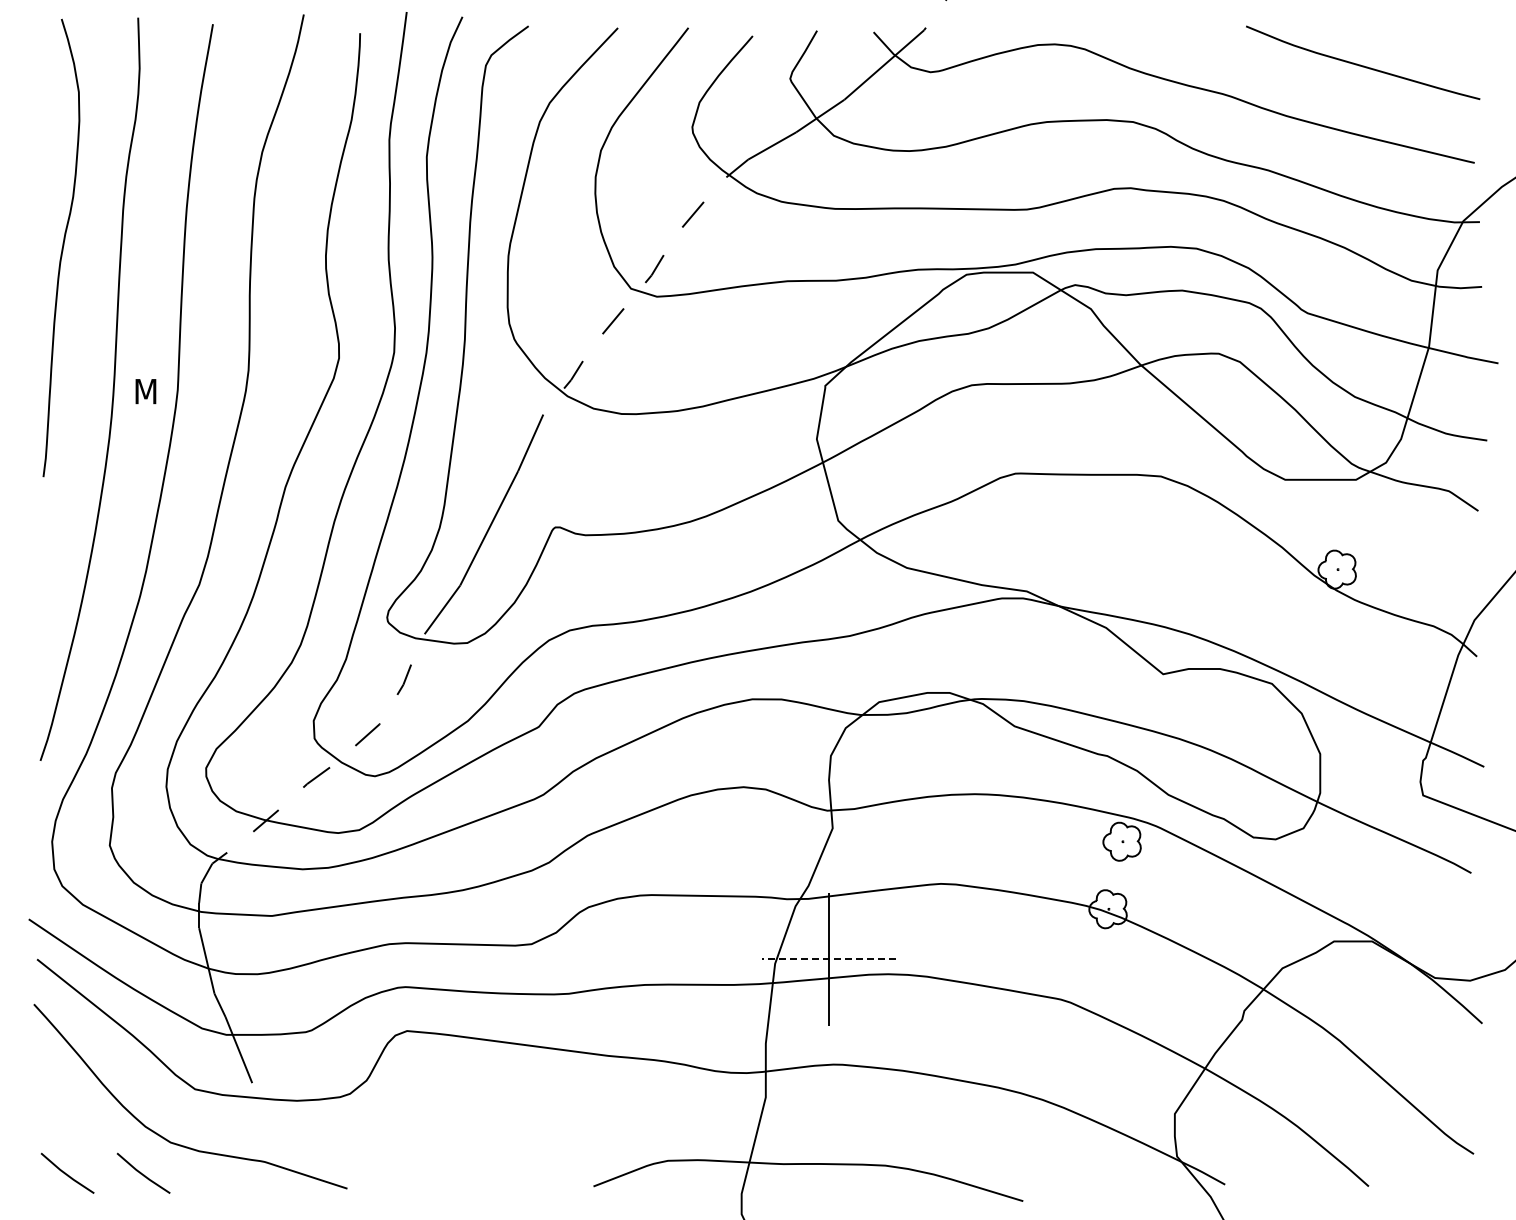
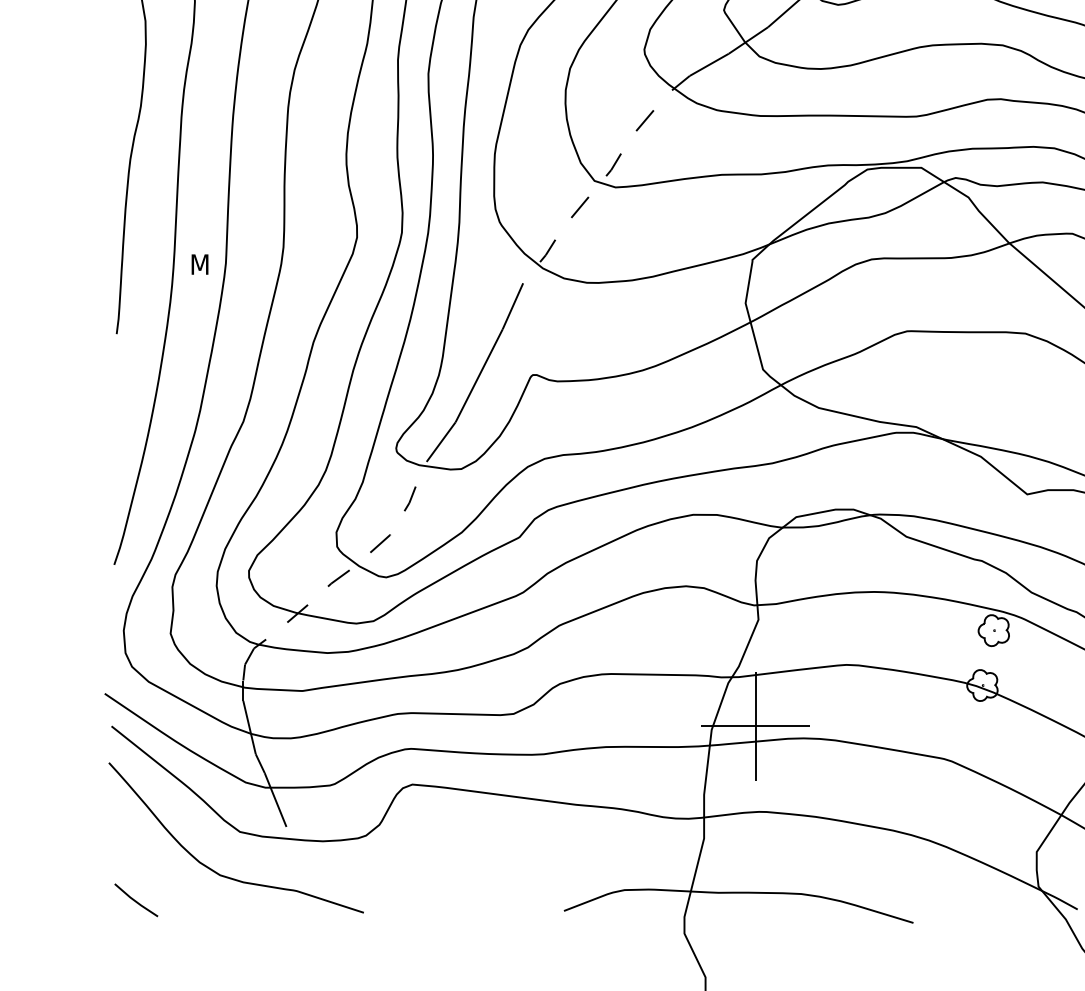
line: (829, 959) -> (755, 726), dashed -> solid
line: (142, 1173) -> (197, 900), removed

